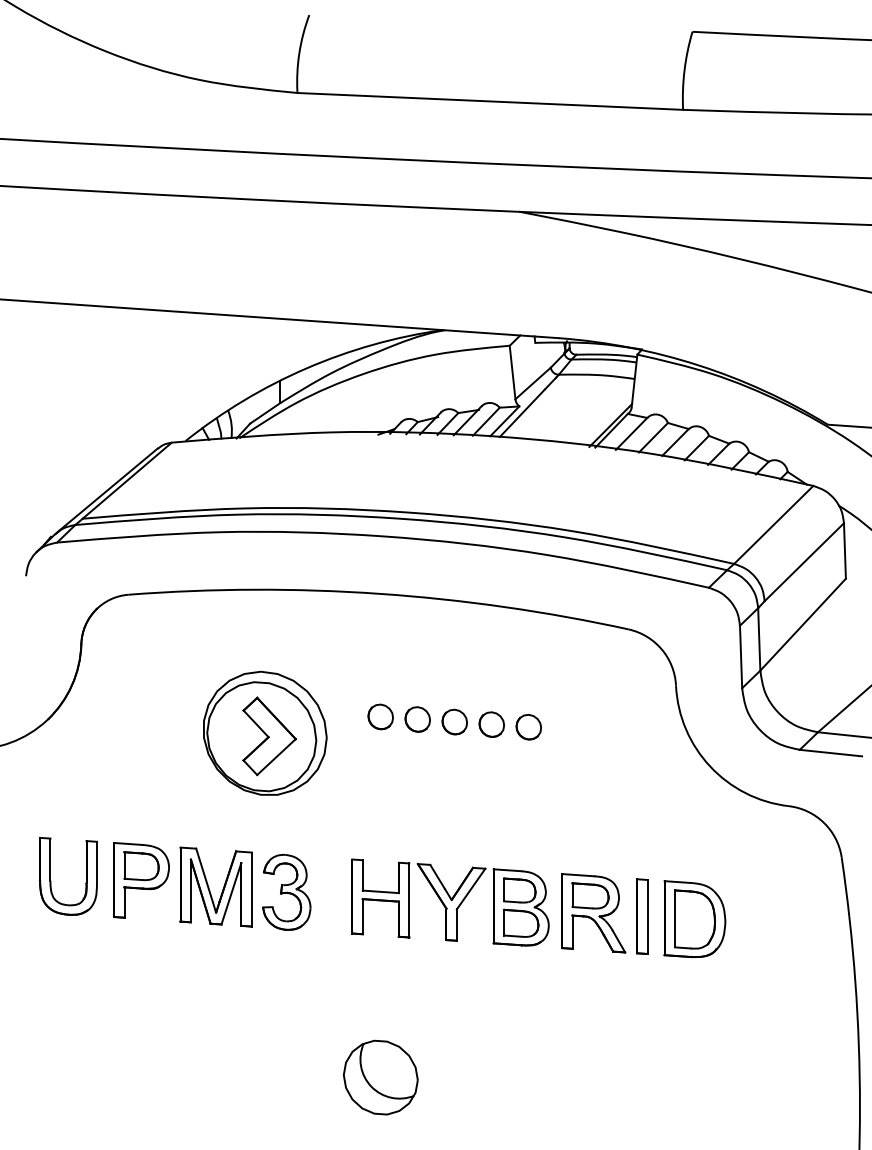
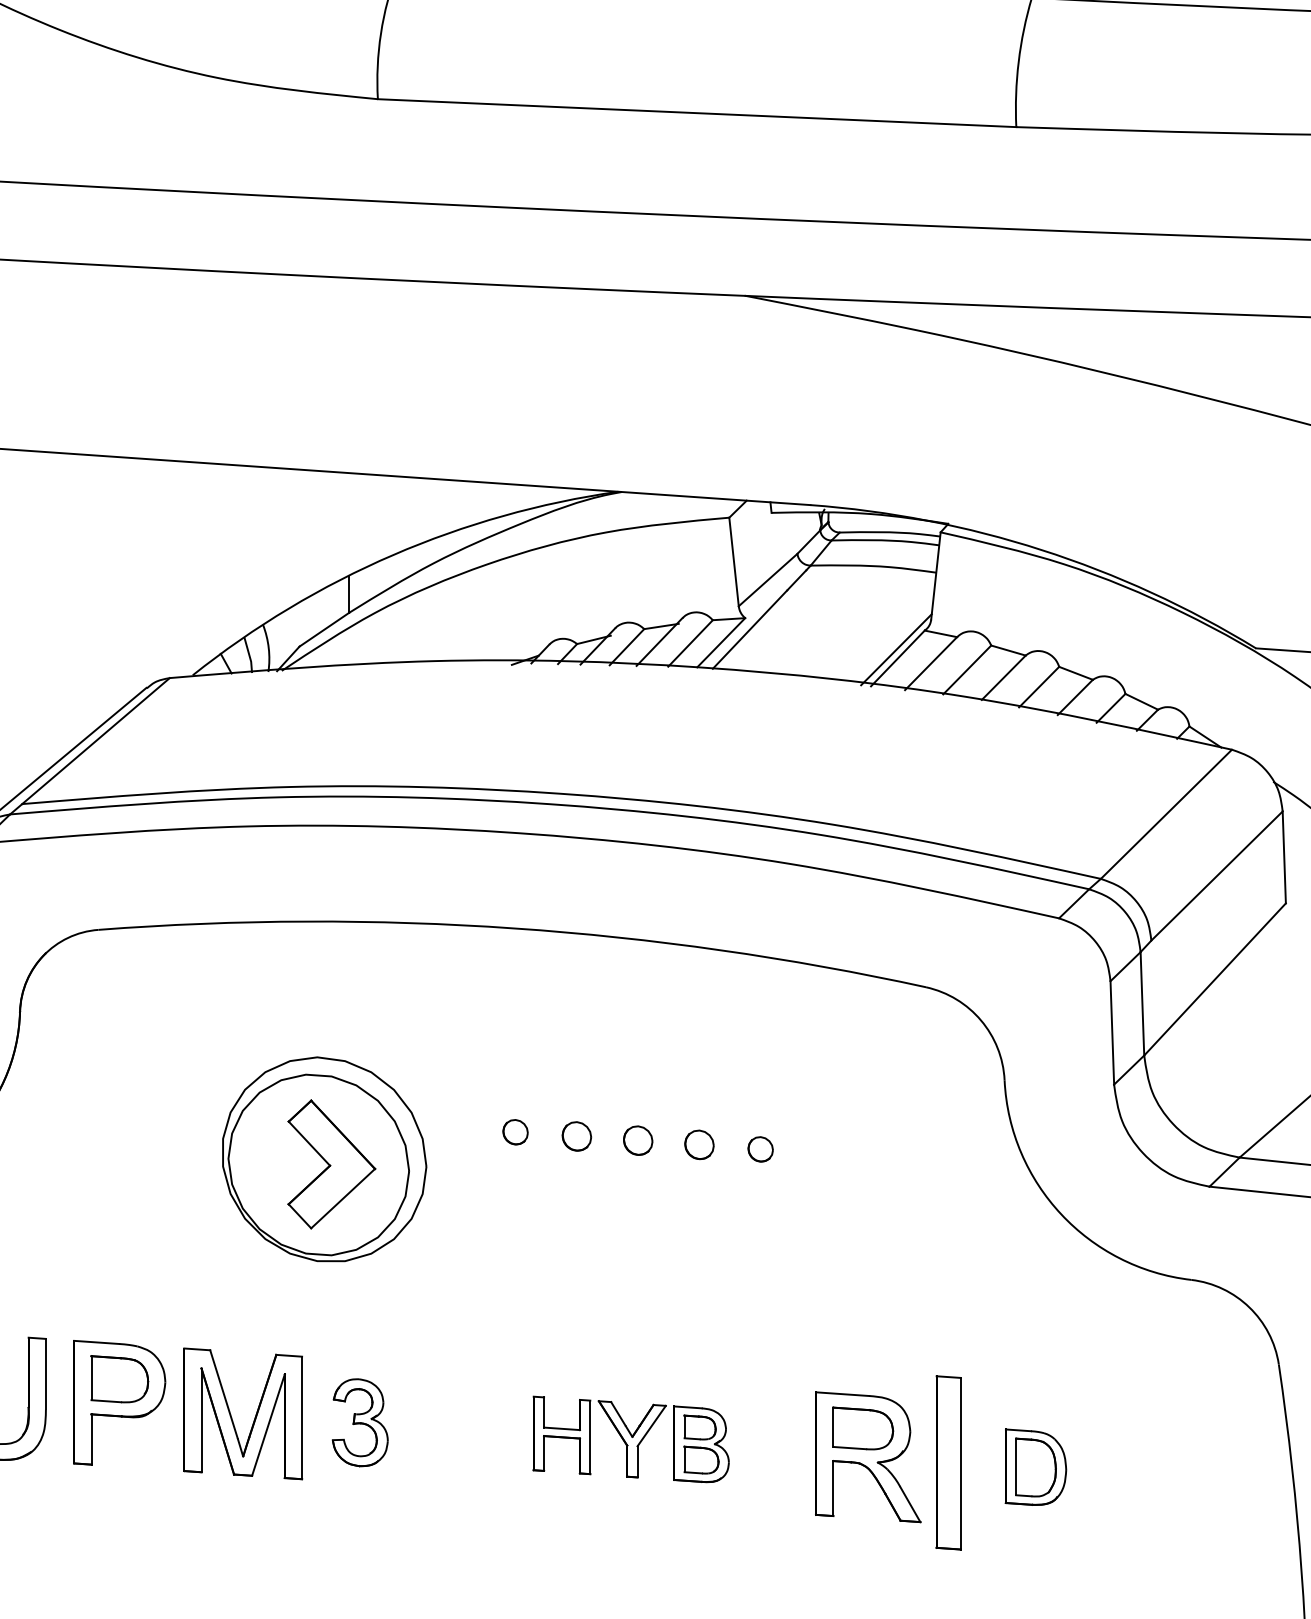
part: (380, 716) -> (515, 1131), size x0.6
part: (417, 719) -> (576, 1136), size x0.7
part: (454, 721) -> (637, 1139), size x0.7
part: (491, 724) -> (699, 1144), size x0.7
part: (528, 727) -> (760, 1149), size x0.6
part: (286, 892) -> (359, 1422), size x0.7
part: (450, 902) -> (631, 1439), size x0.6
part: (642, 916) -> (949, 1462), size x1.4
part: (694, 919) -> (1035, 1467), size x0.6

